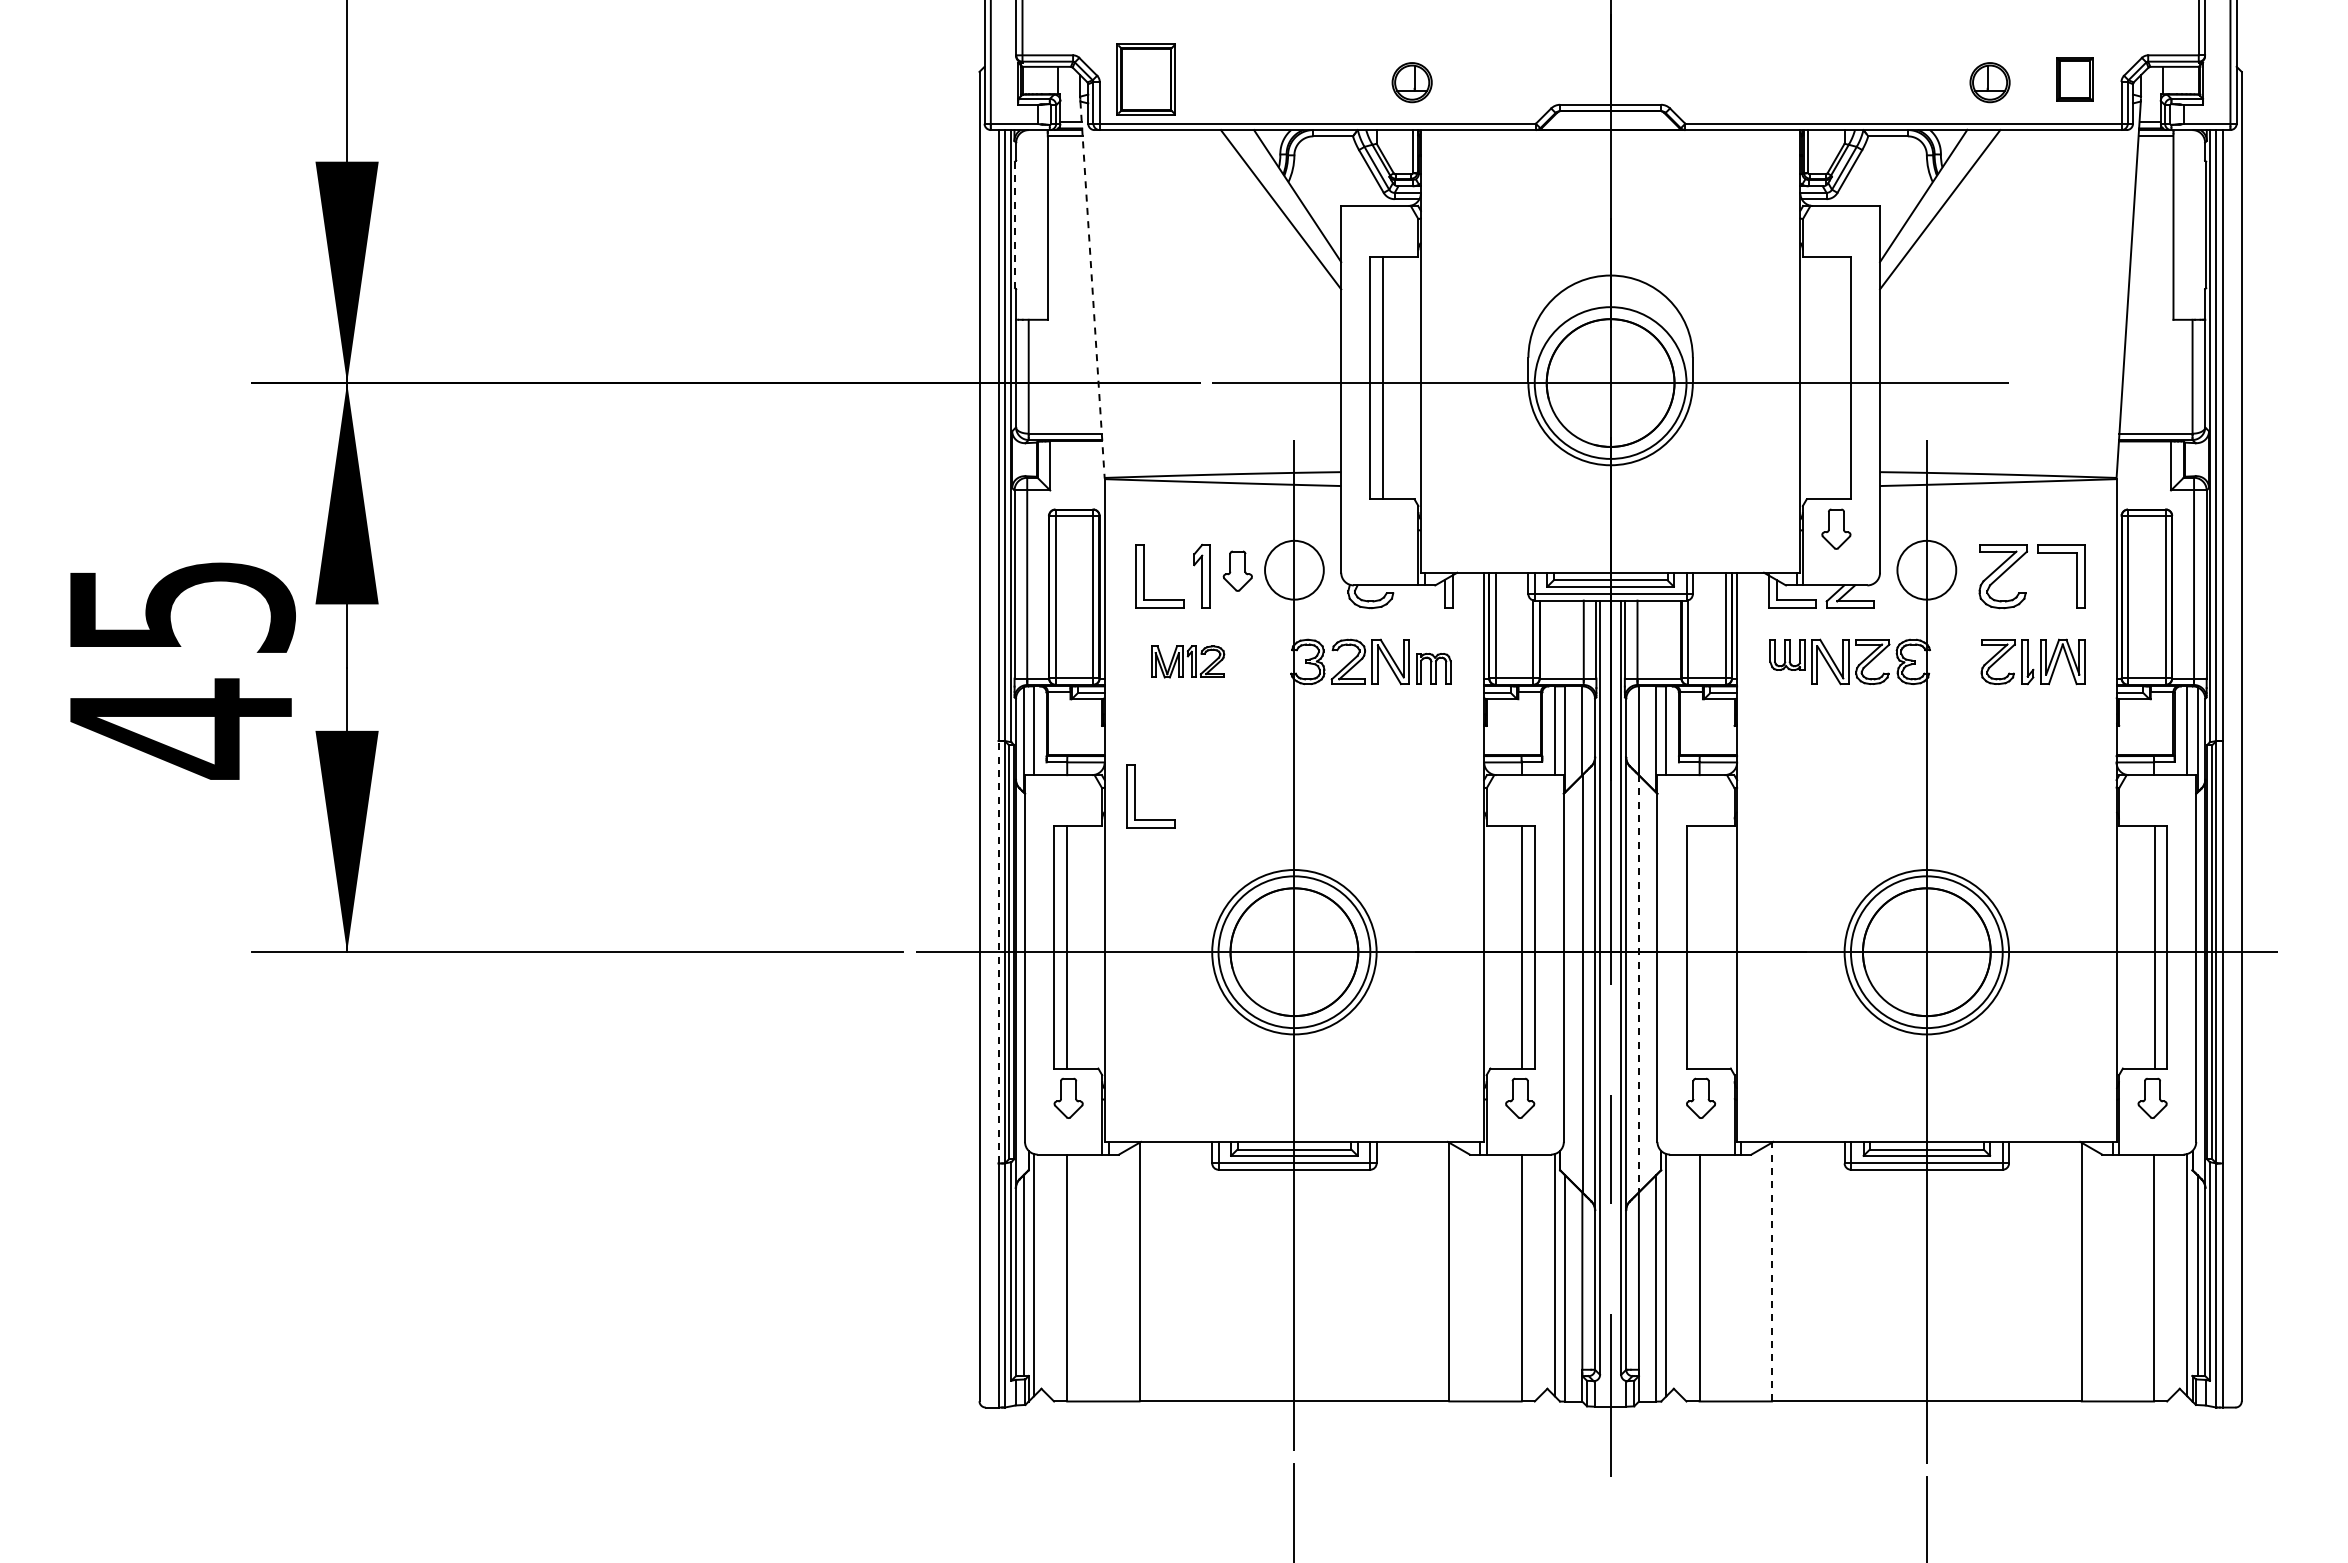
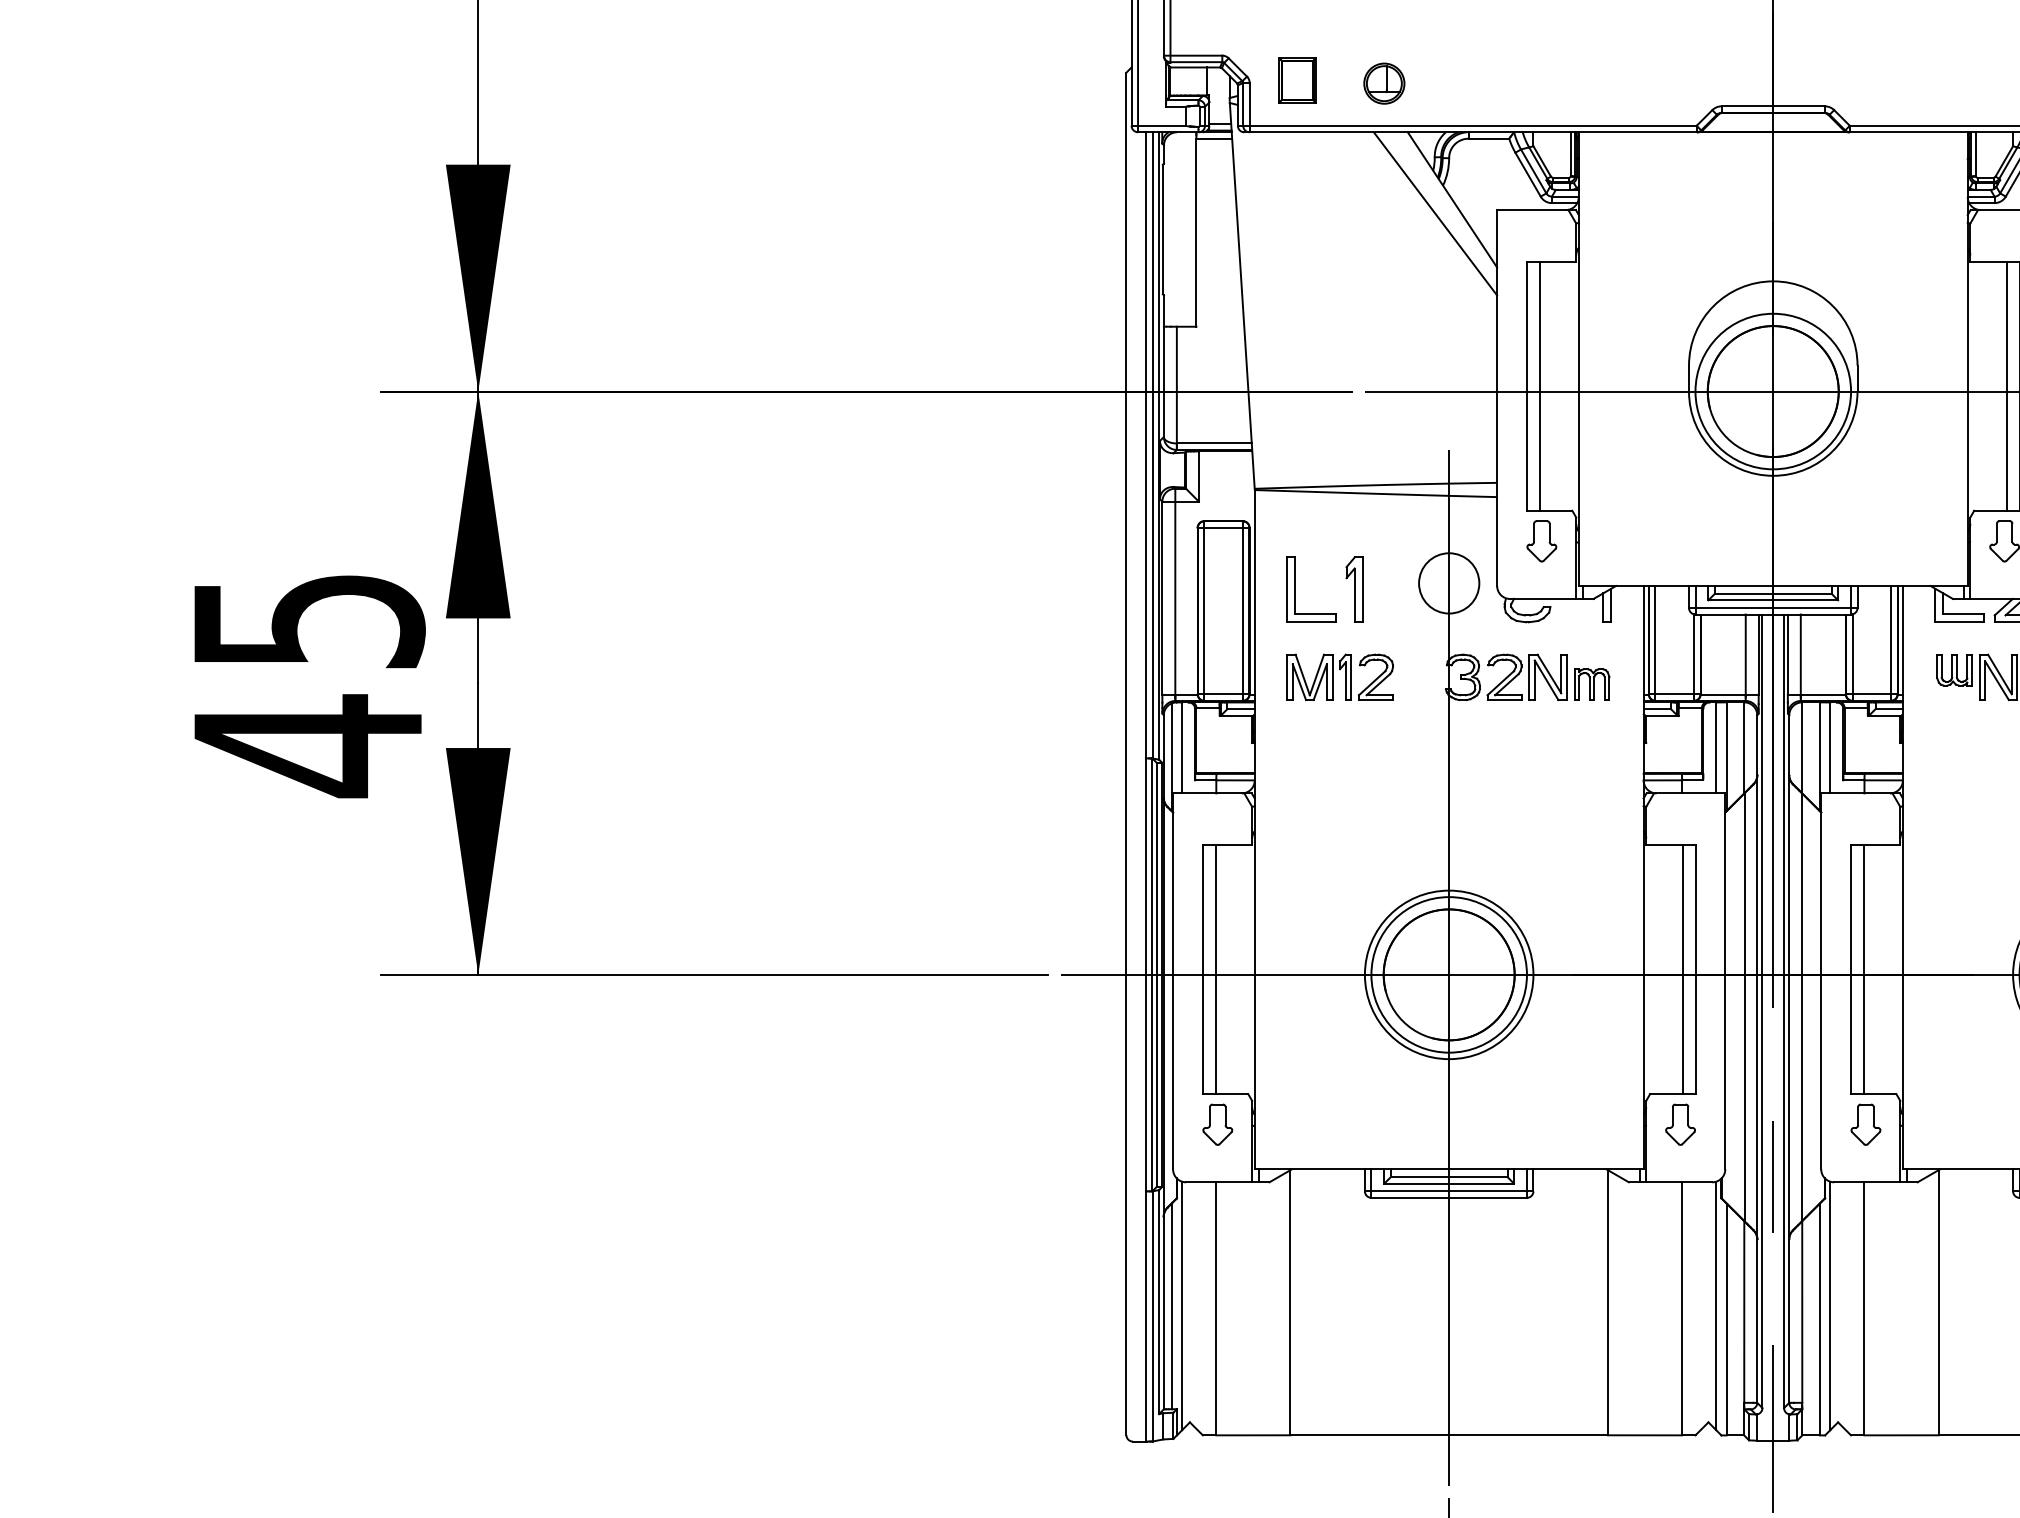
part: (1146, 79) -> (1297, 80), size x0.62
part: (1411, 82) -> (1383, 83), moved
line: (1015, 225) -> (1163, 230), dashed -> solid
line: (1092, 290) -> (1242, 296), dashed -> solid
line: (1838, 377) -> (2006, 385), added
part: (1237, 570) -> (1541, 540), moved
part: (1187, 661) -> (1339, 676), size x1.43
part: (1135, 796) -> (1286, 815), removed
line: (1699, 946) -> (1864, 969), added
line: (998, 951) -> (1145, 974), dashed -> solid
line: (1638, 983) -> (1801, 1006), dashed -> solid
line: (1771, 1271) -> (1938, 1302), dashed -> solid

